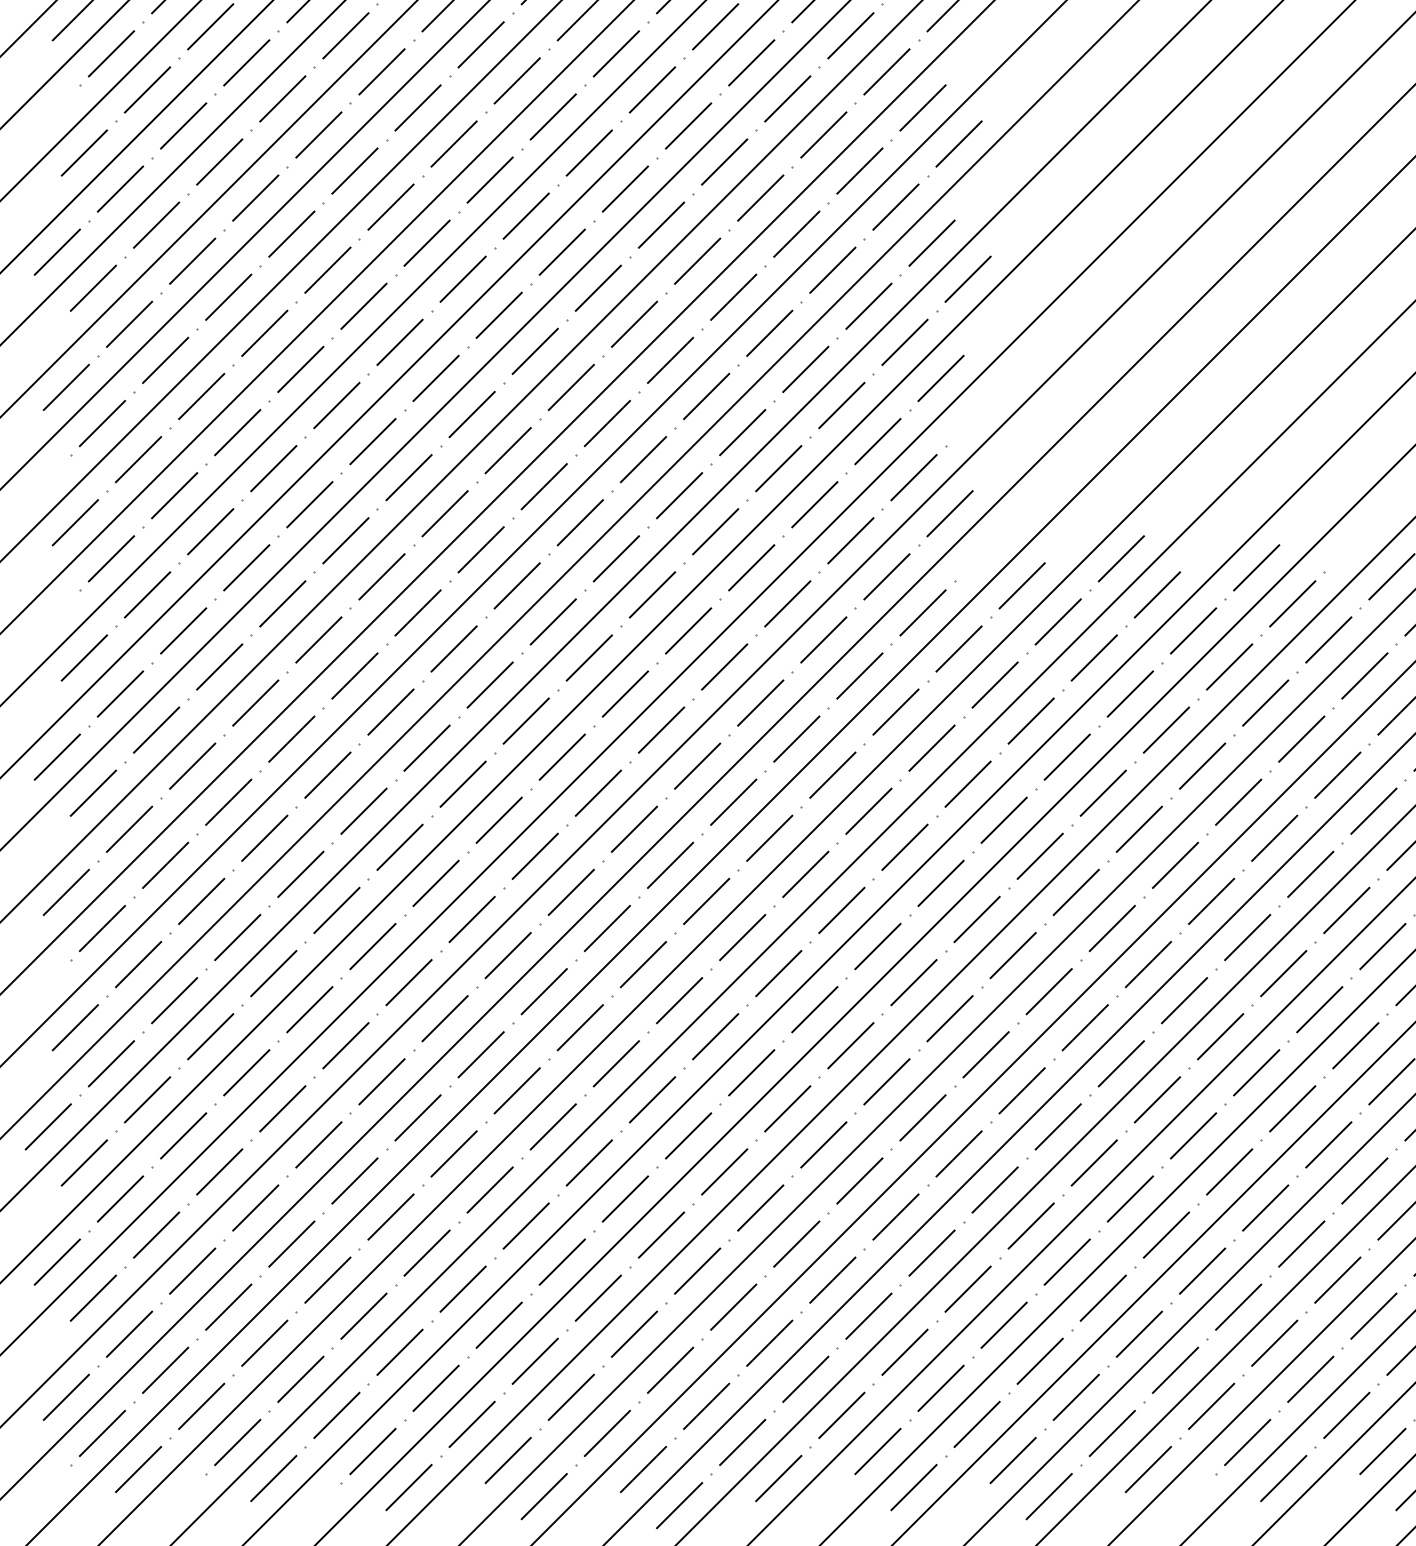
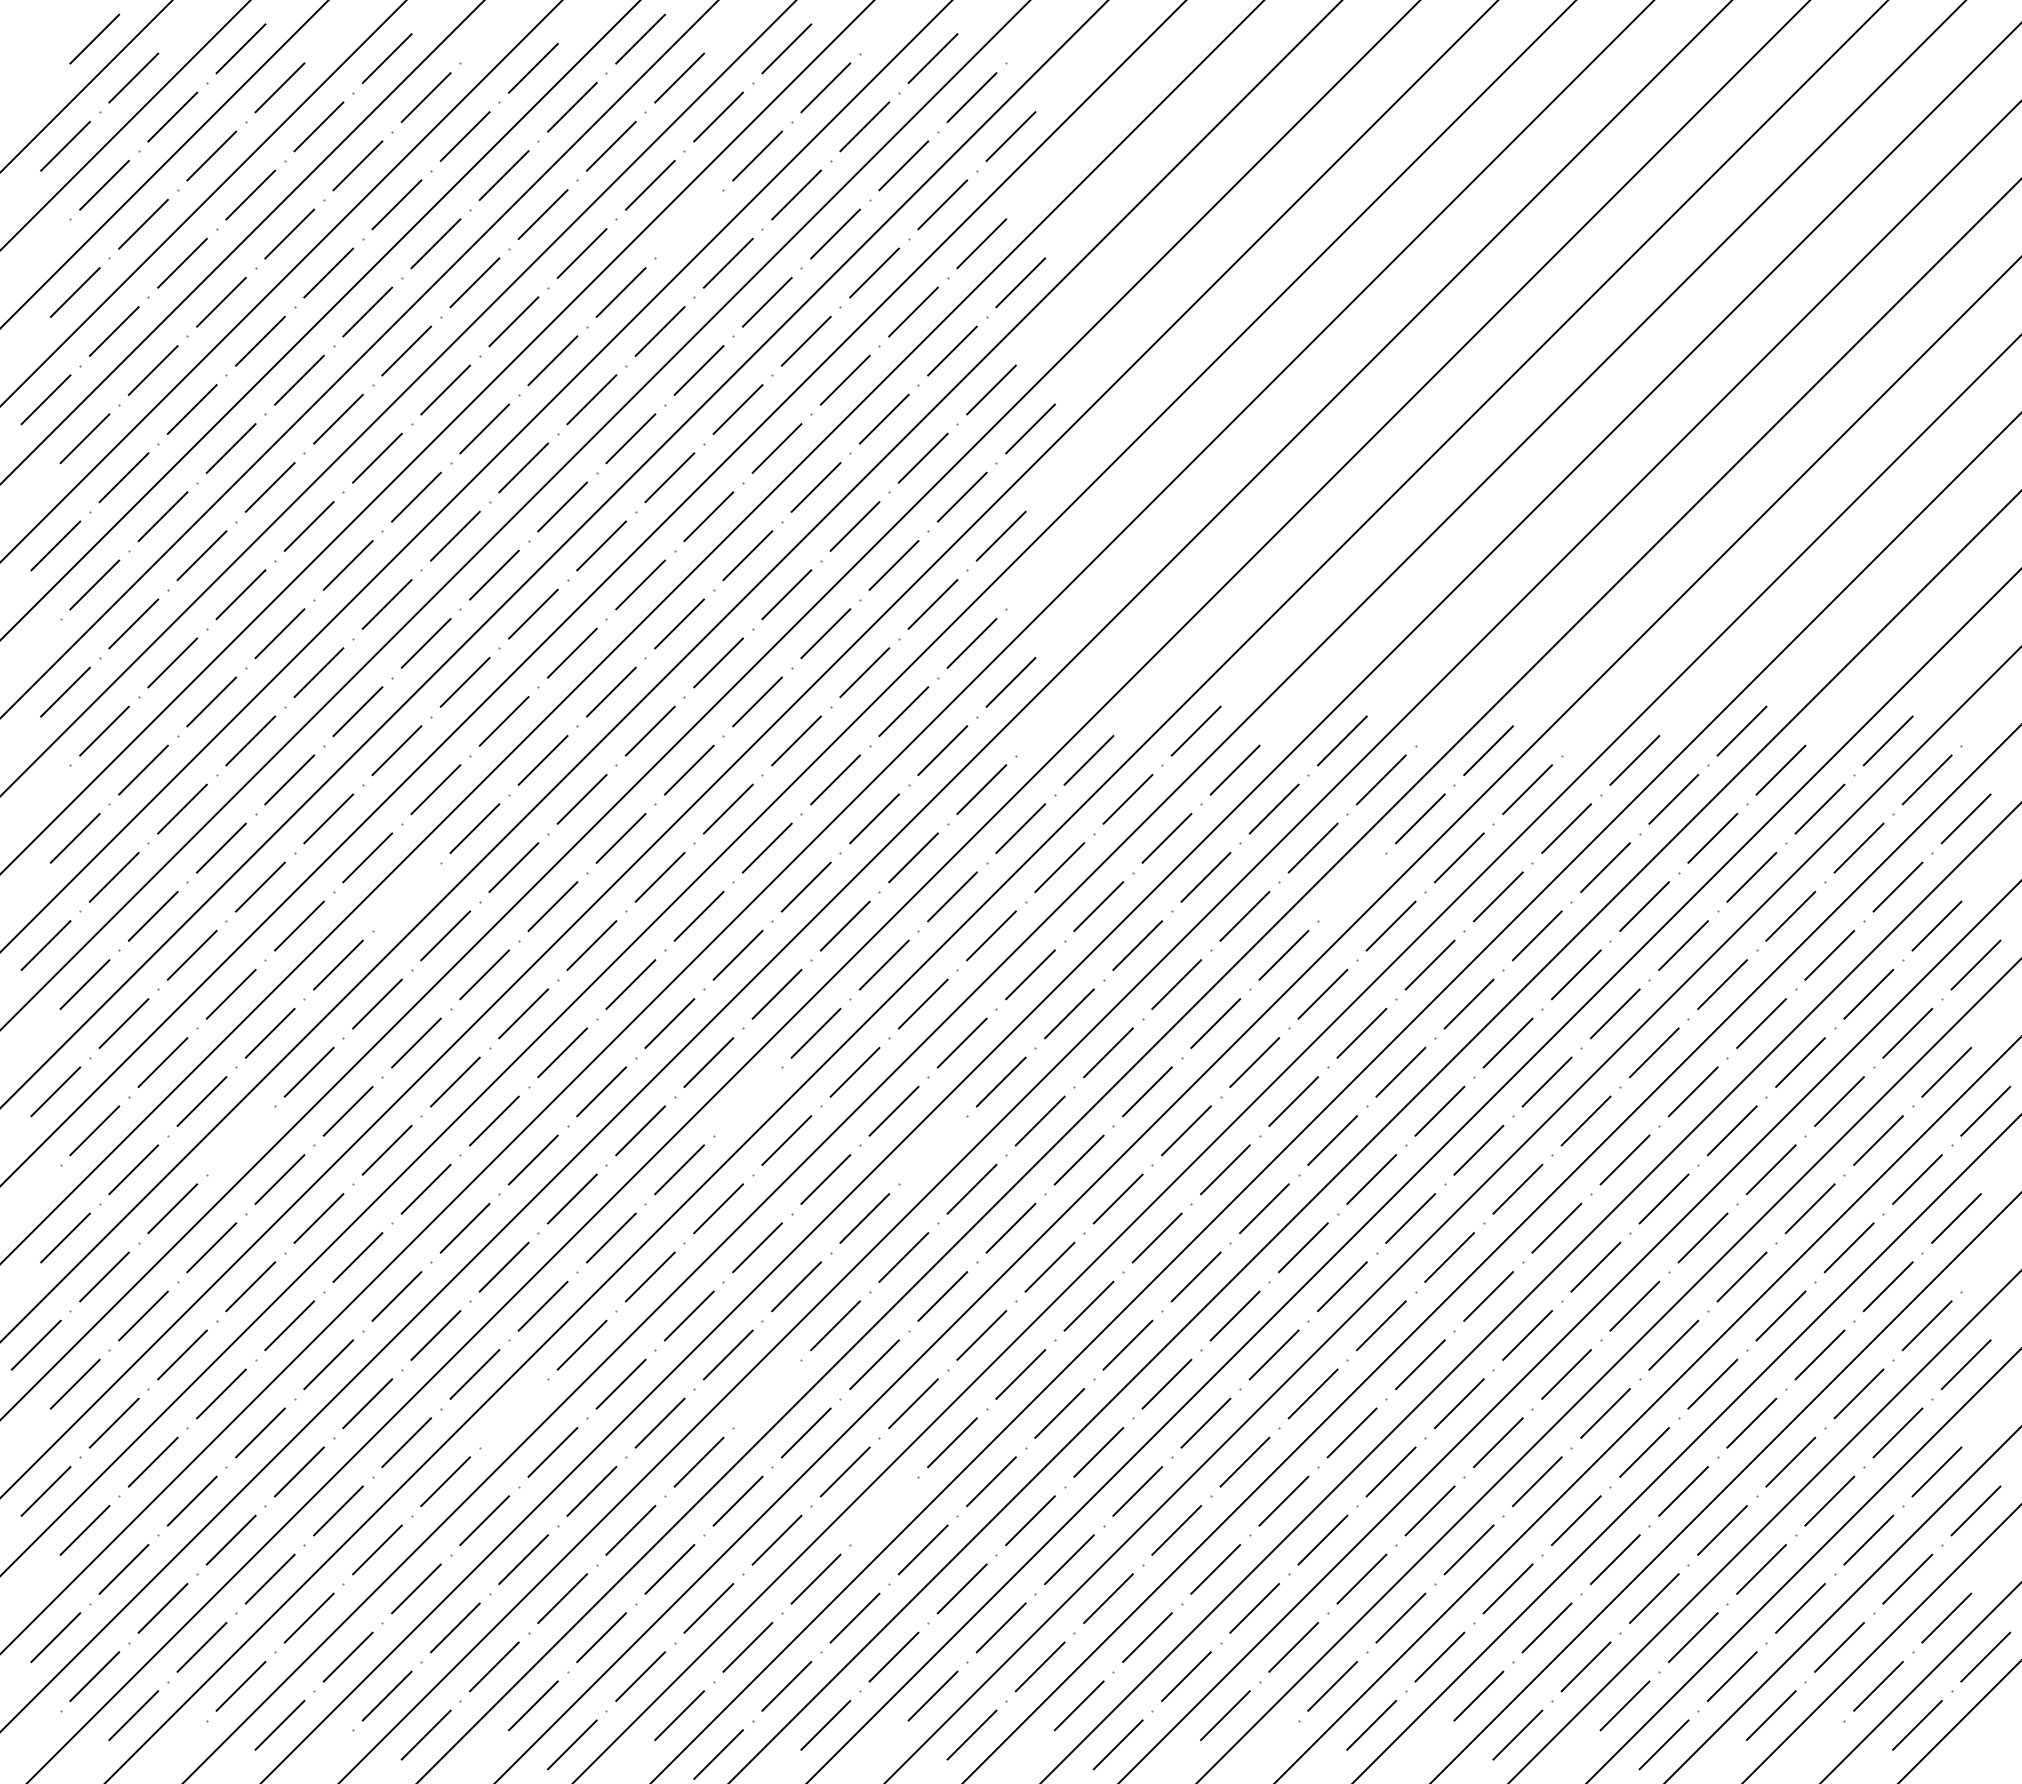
line: (651, 89) -> (688, 223), removed
line: (1265, 702) -> (1351, 886), removed
line: (390, 711) -> (406, 896), removed
line: (706, 901) -> (747, 1101), removed
line: (237, 937) -> (240, 1140), removed
line: (877, 945) -> (932, 1149), removed
line: (723, 1171) -> (766, 1393), removed
line: (489, 1190) -> (513, 1413), removed
line: (832, 1279) -> (883, 1510), removed

